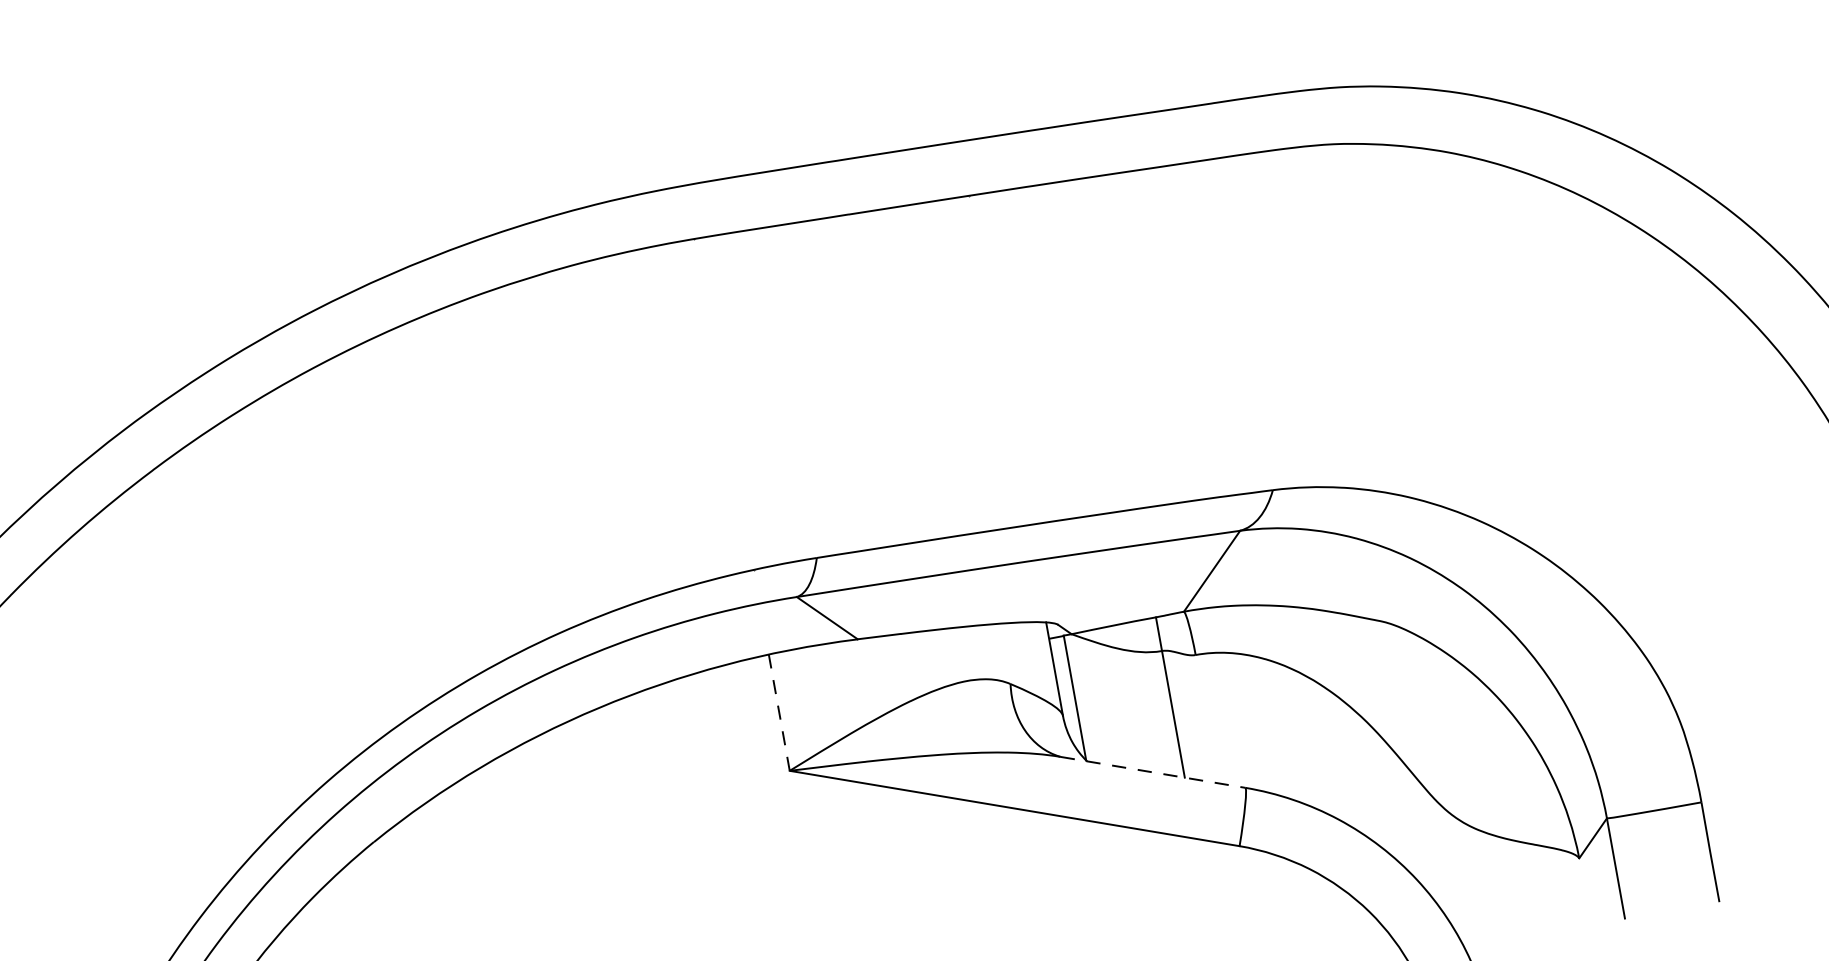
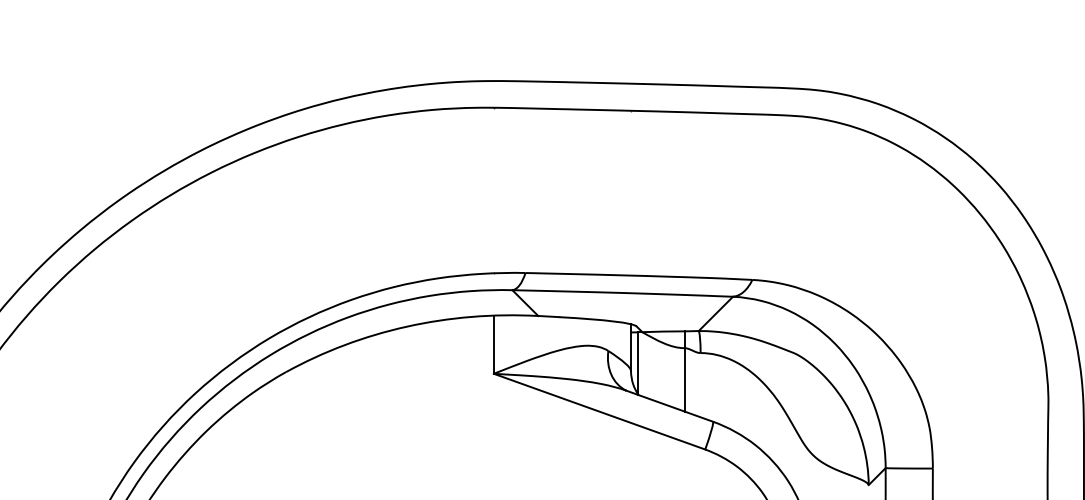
line: (778, 712) -> (493, 344), dashed -> solid
line: (1154, 772) -> (670, 406), dashed -> solid

